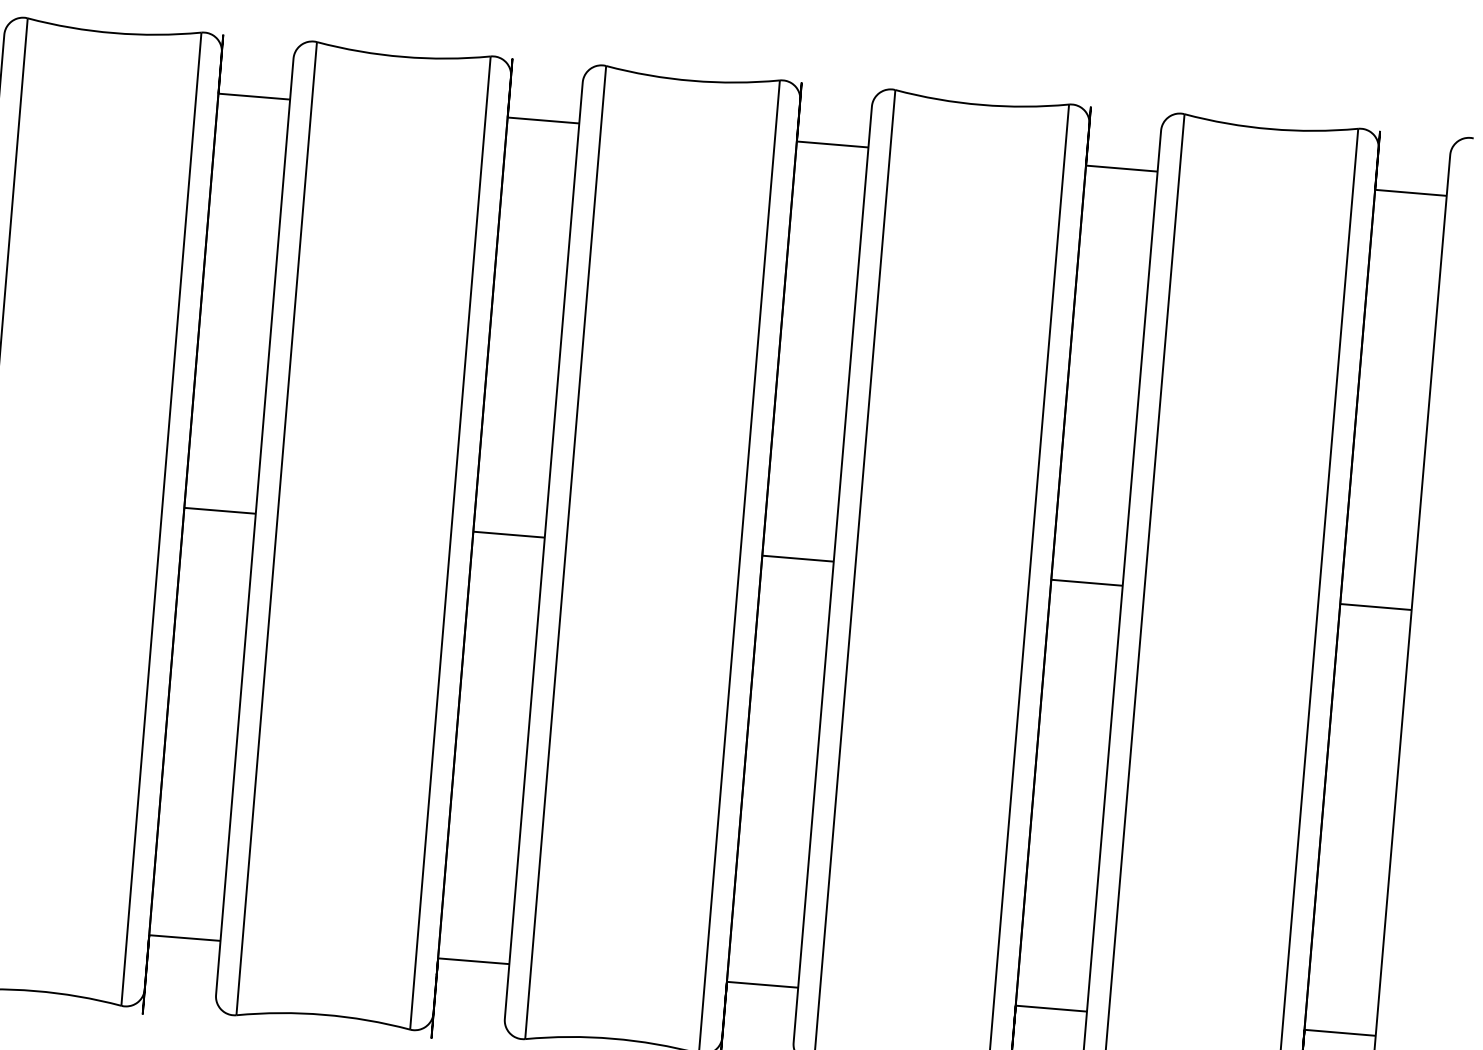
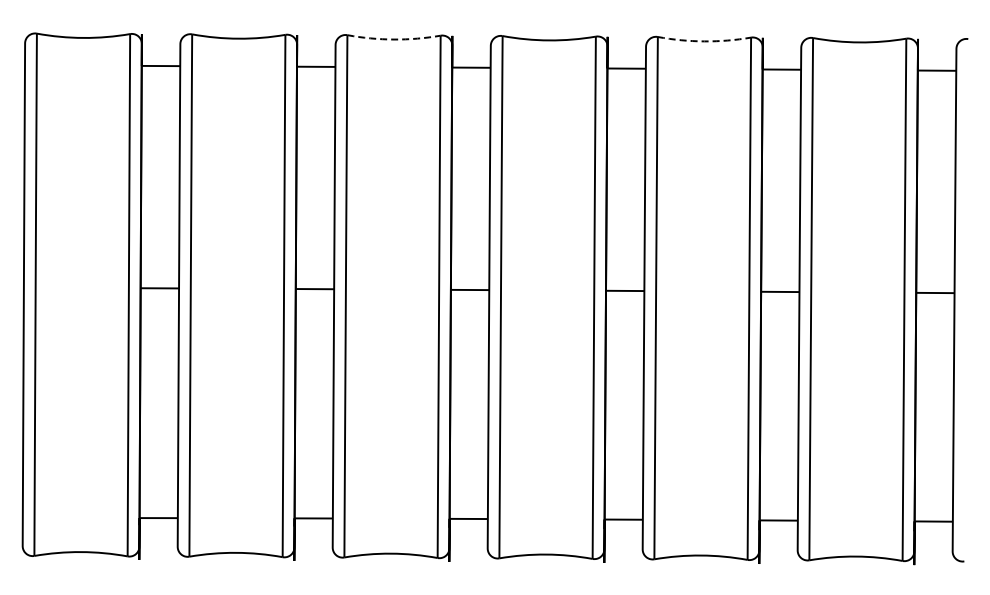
arc: (404, 56) -> (394, 39), solid -> dashed
arc: (981, 105) -> (704, 41), solid -> dashed

